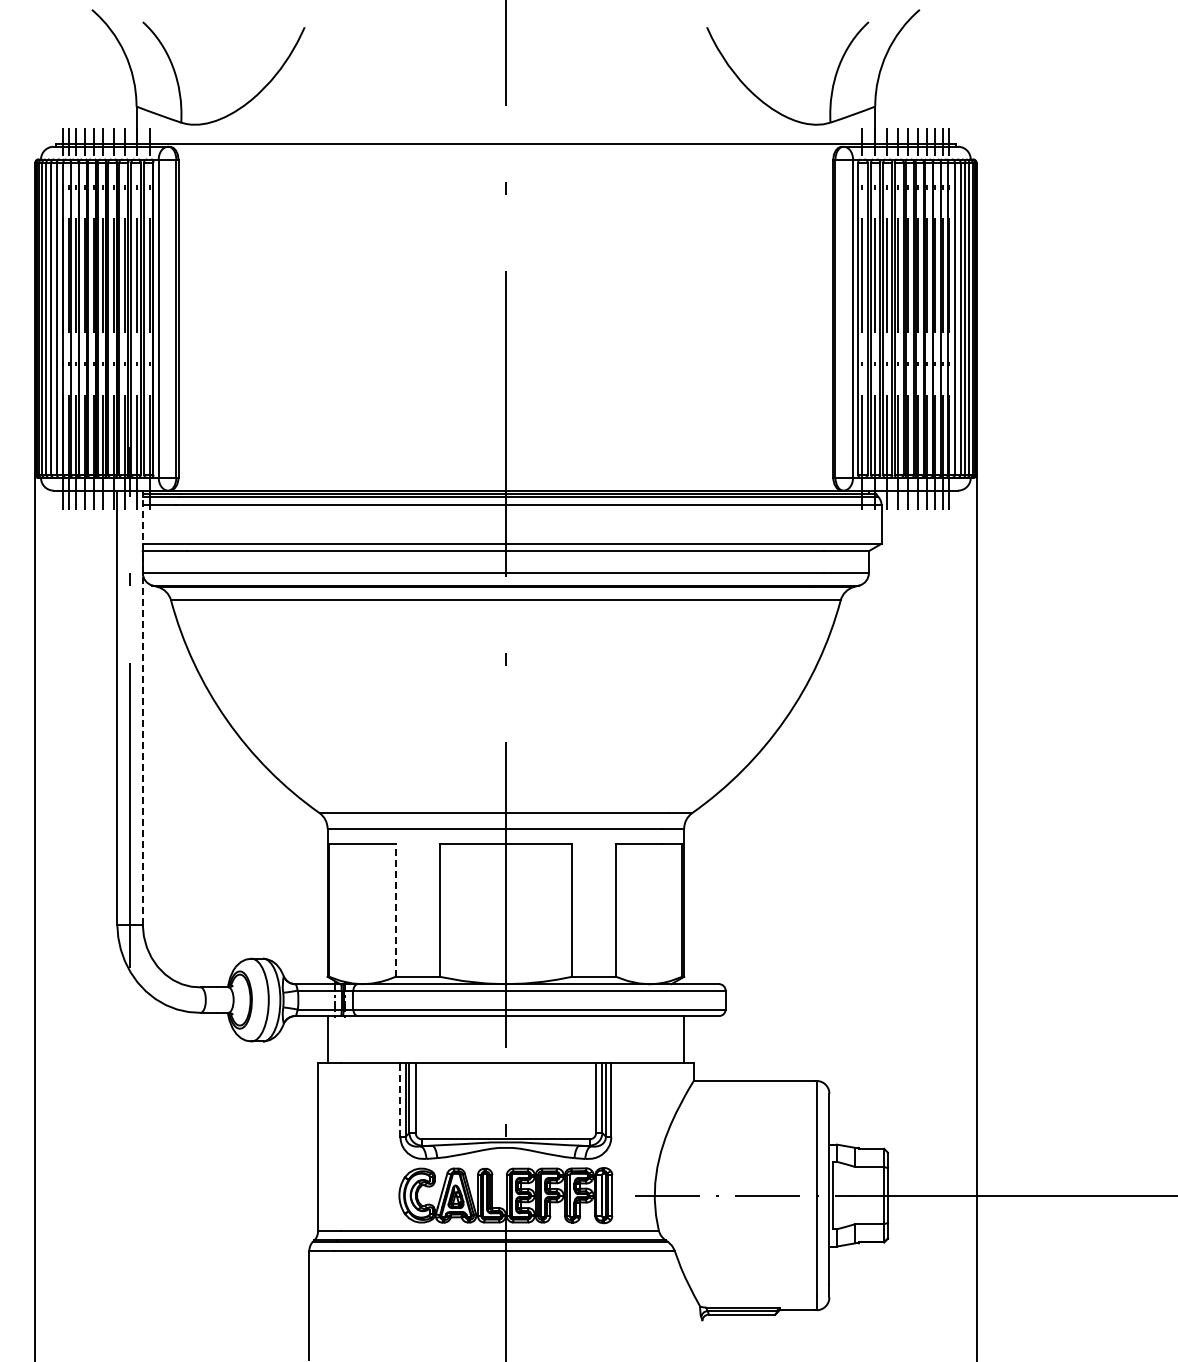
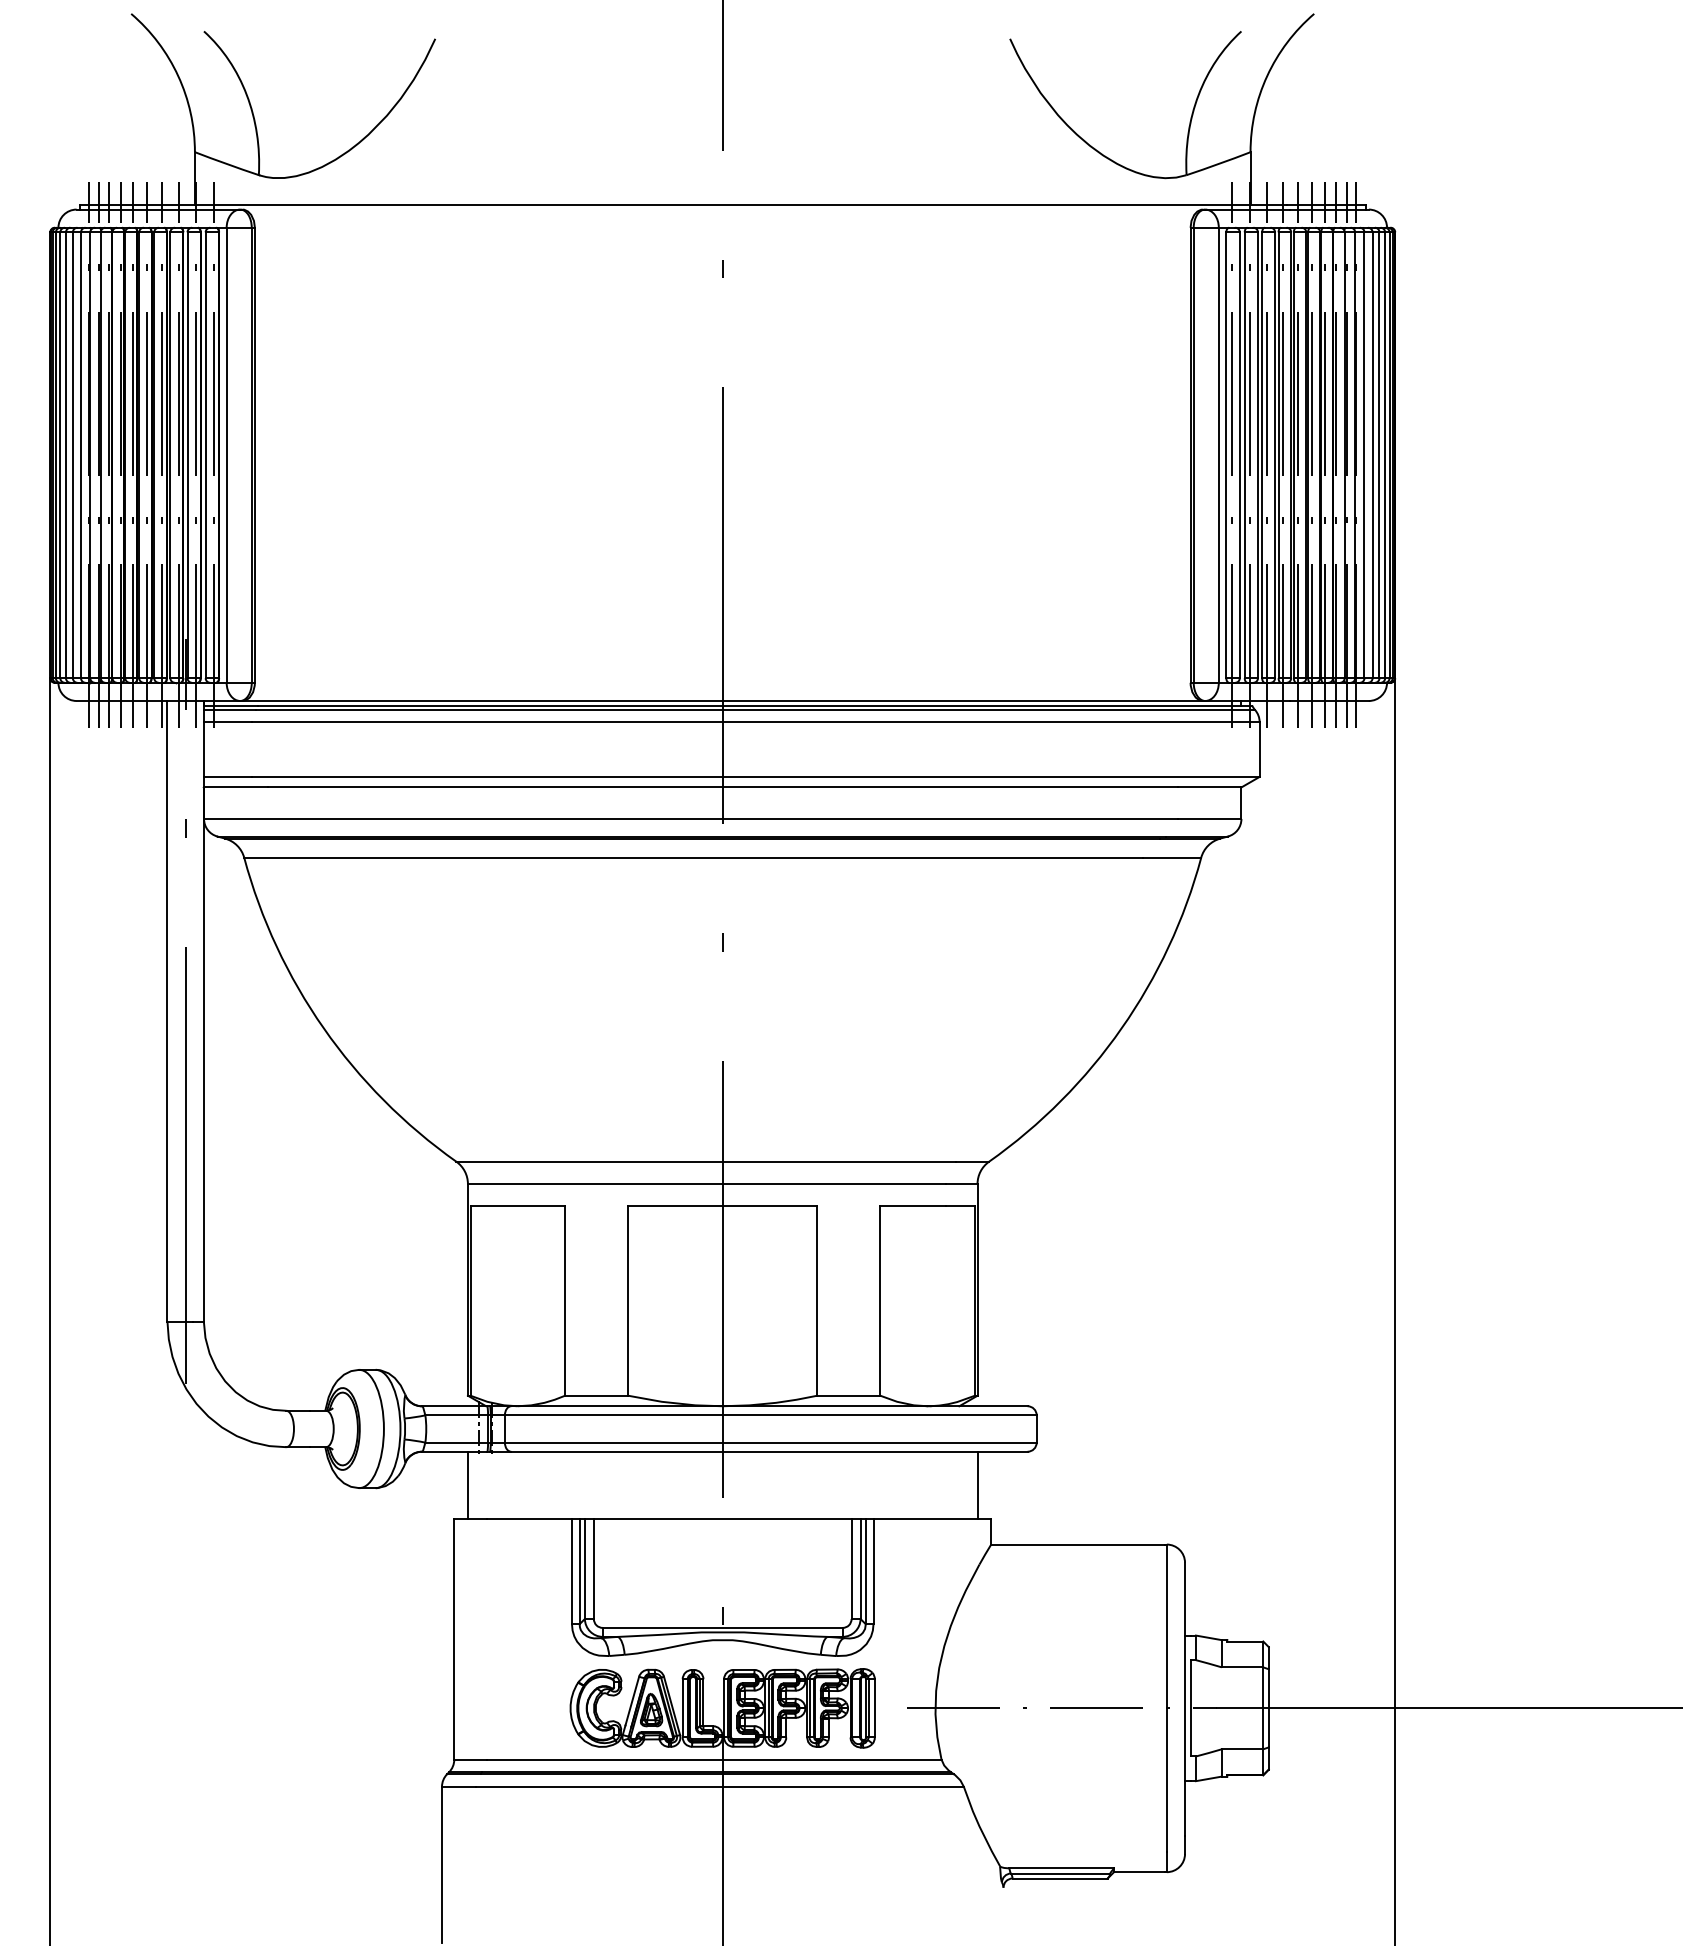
line: (142, 707) -> (203, 1010), dashed -> solid
line: (395, 909) -> (564, 1299), dashed -> solid
line: (400, 1099) -> (572, 1571), dashed -> solid

